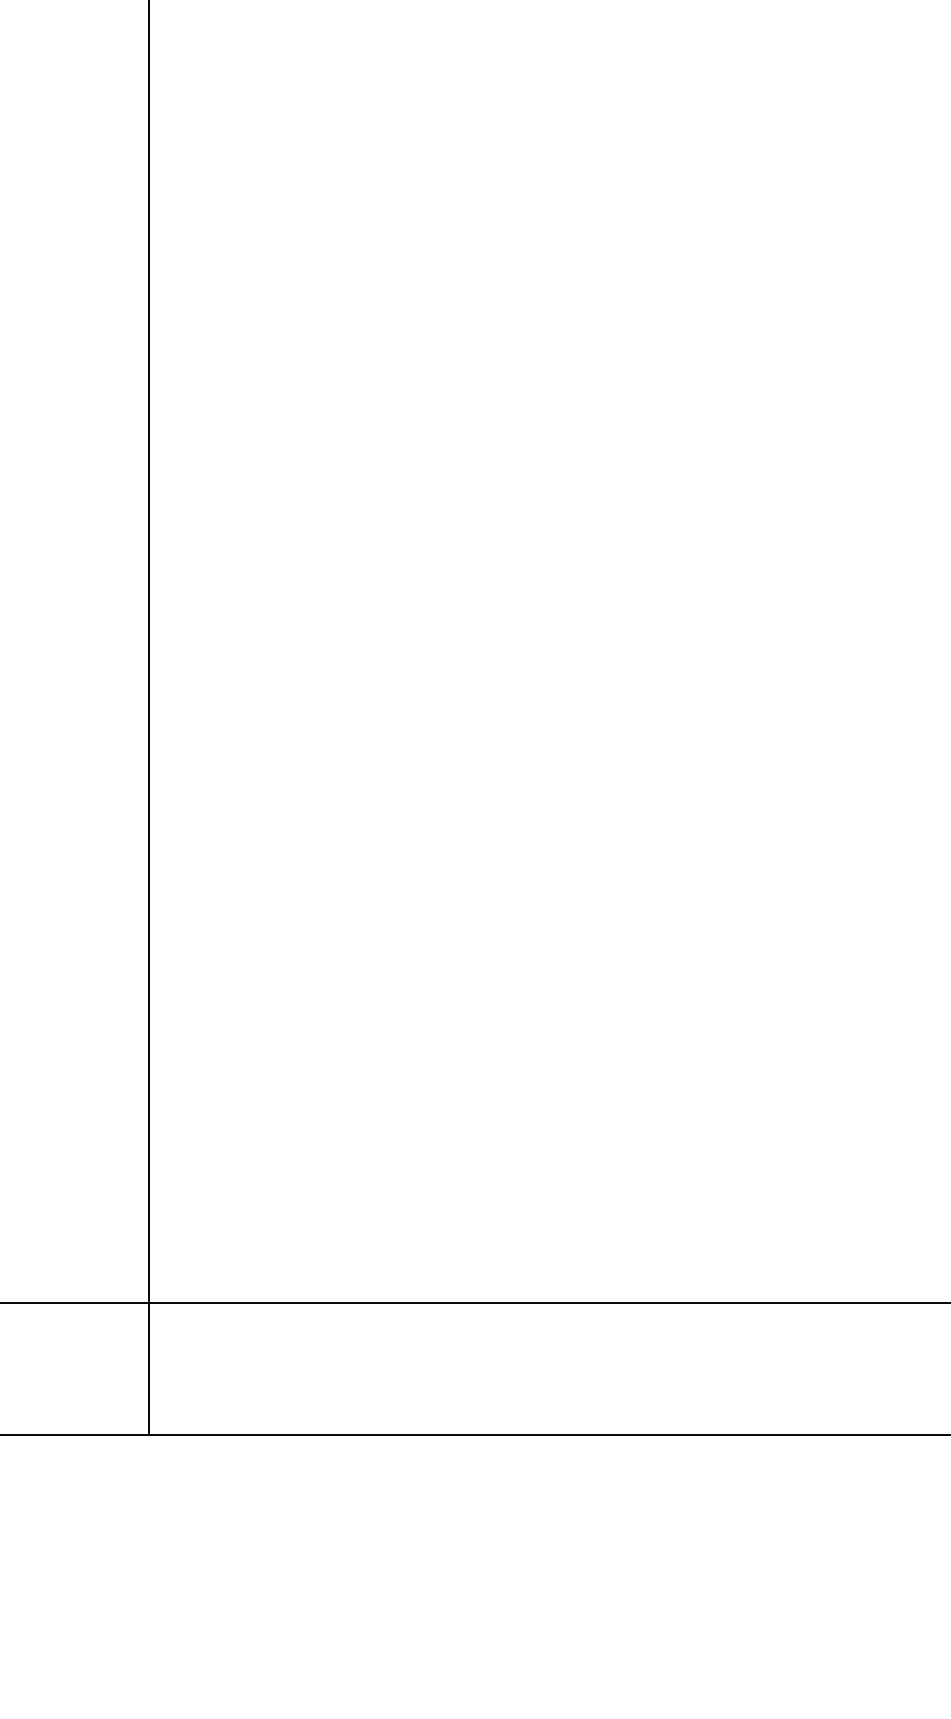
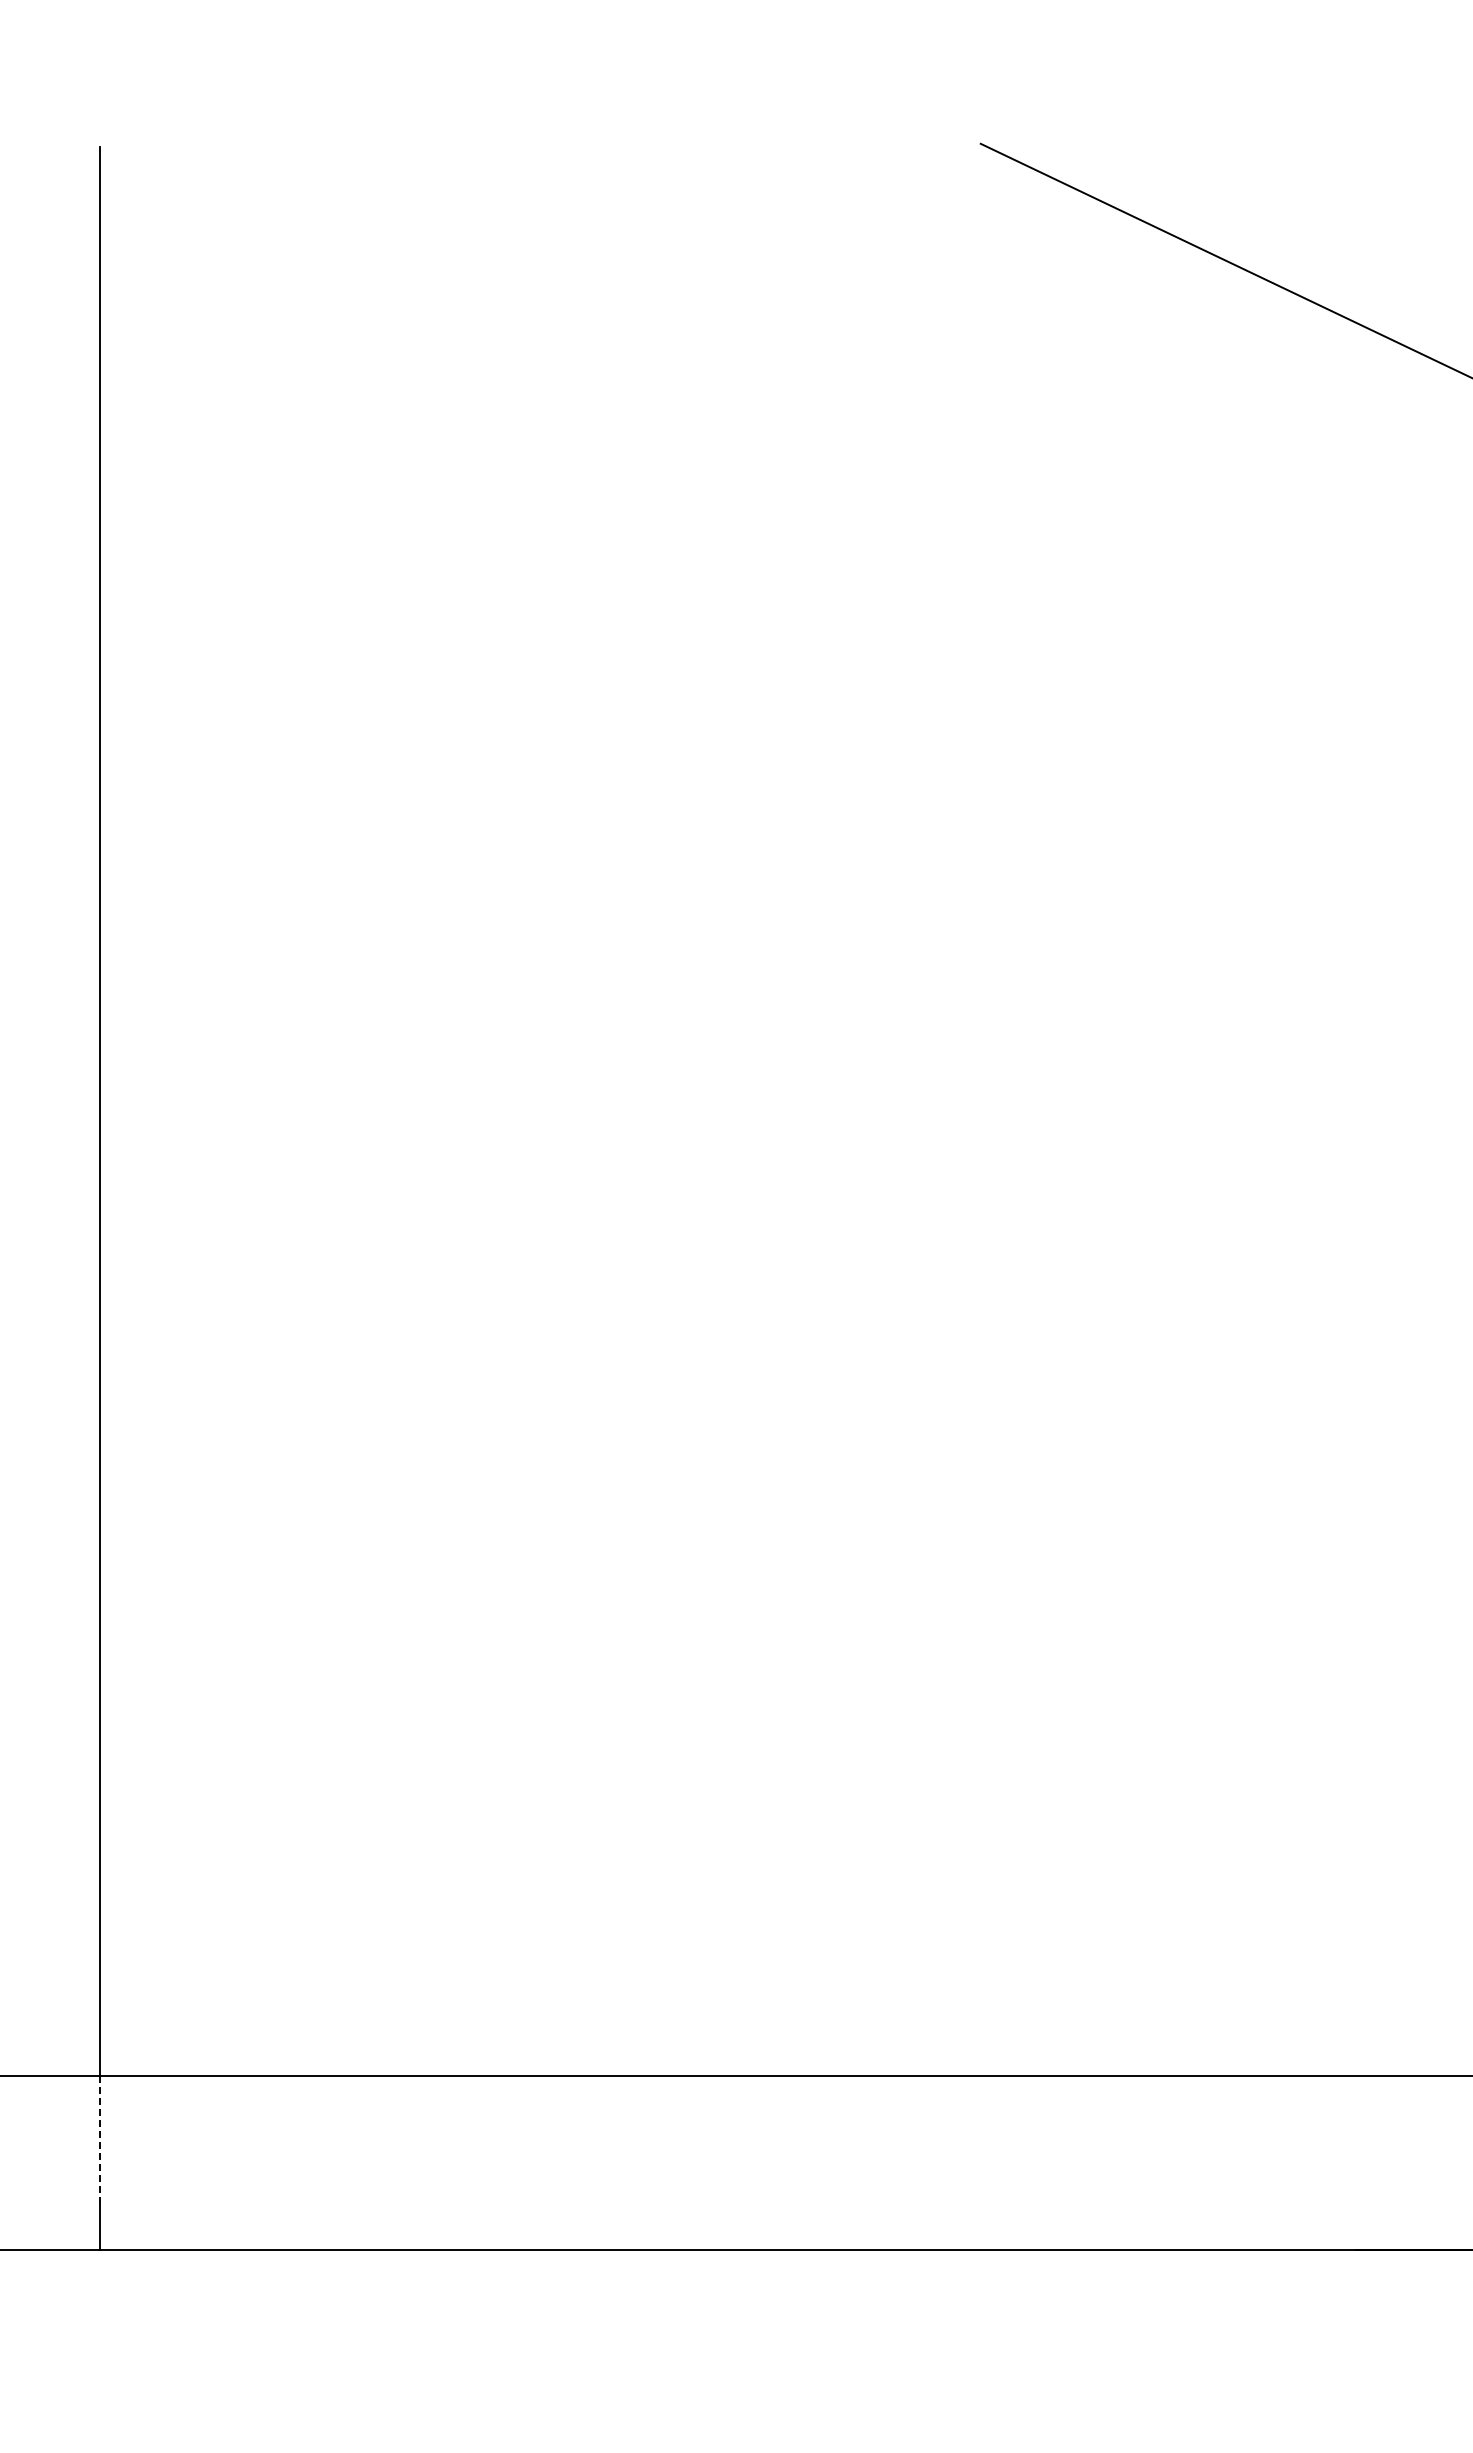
line: (148, 1350) -> (99, 2138), solid -> dashed

